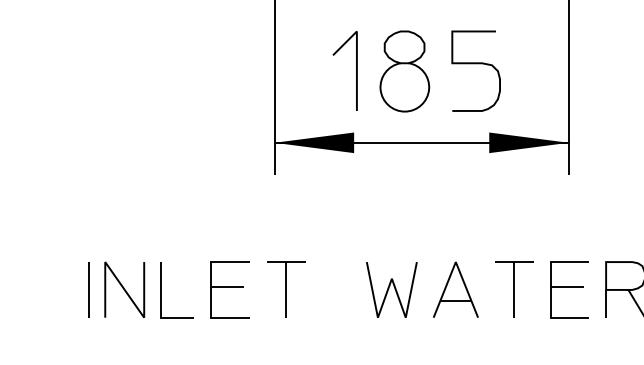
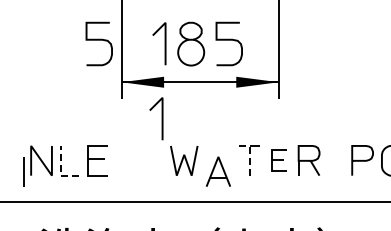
curve: (231, 64) -> (98, 40), added
line: (349, 210) -> (161, 118), added
line: (514, 278) -> (249, 154), solid -> dashed
line: (87, 289) -> (23, 171), moved
part: (285, 289) -> (127, 160), removed
part: (455, 289) -> (218, 171), moved
part: (568, 289) -> (278, 160), size x0.7
line: (160, 306) -> (60, 169), solid -> dashed

